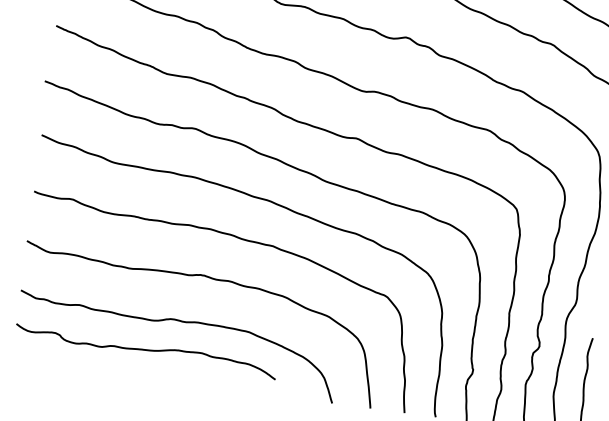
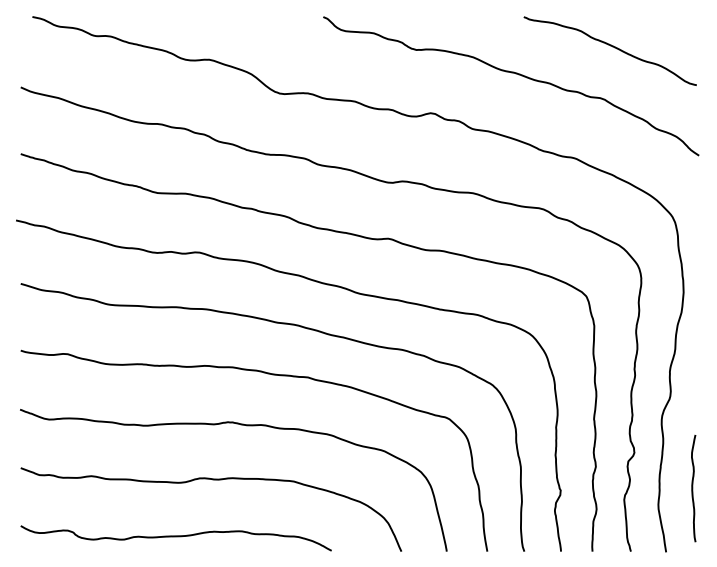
curve: (145, 350) -> (175, 537), moved

